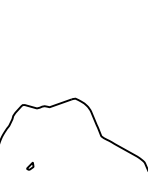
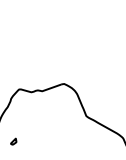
part: (30, 166) -> (13, 141), moved

